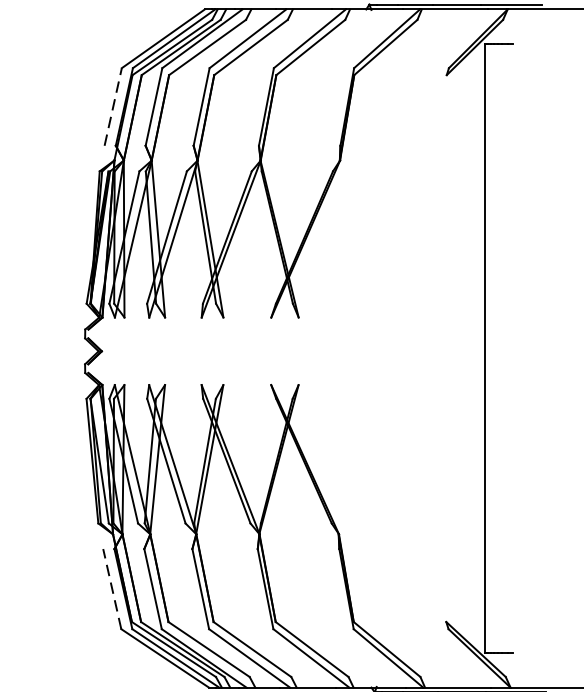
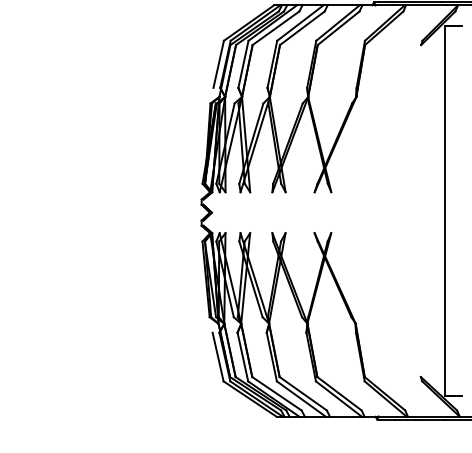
line: (112, 105) -> (218, 63), dashed -> solid
line: (112, 589) -> (218, 357), dashed -> solid

